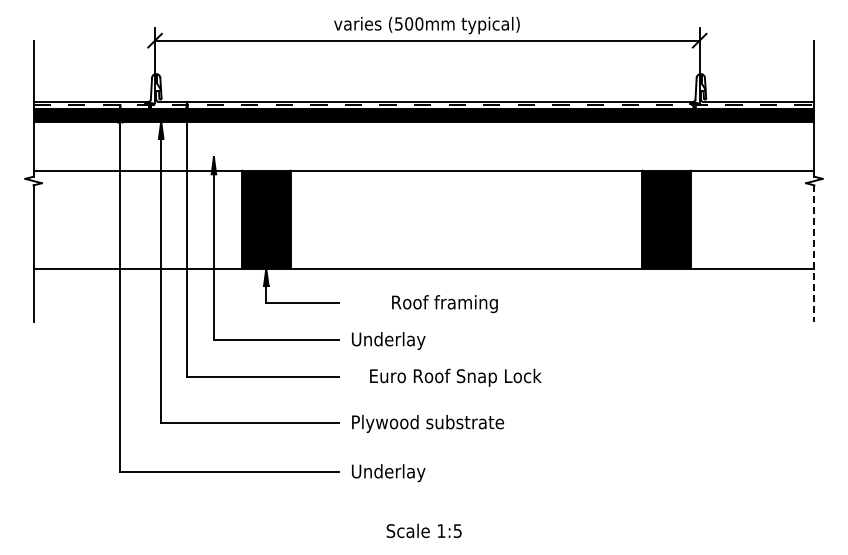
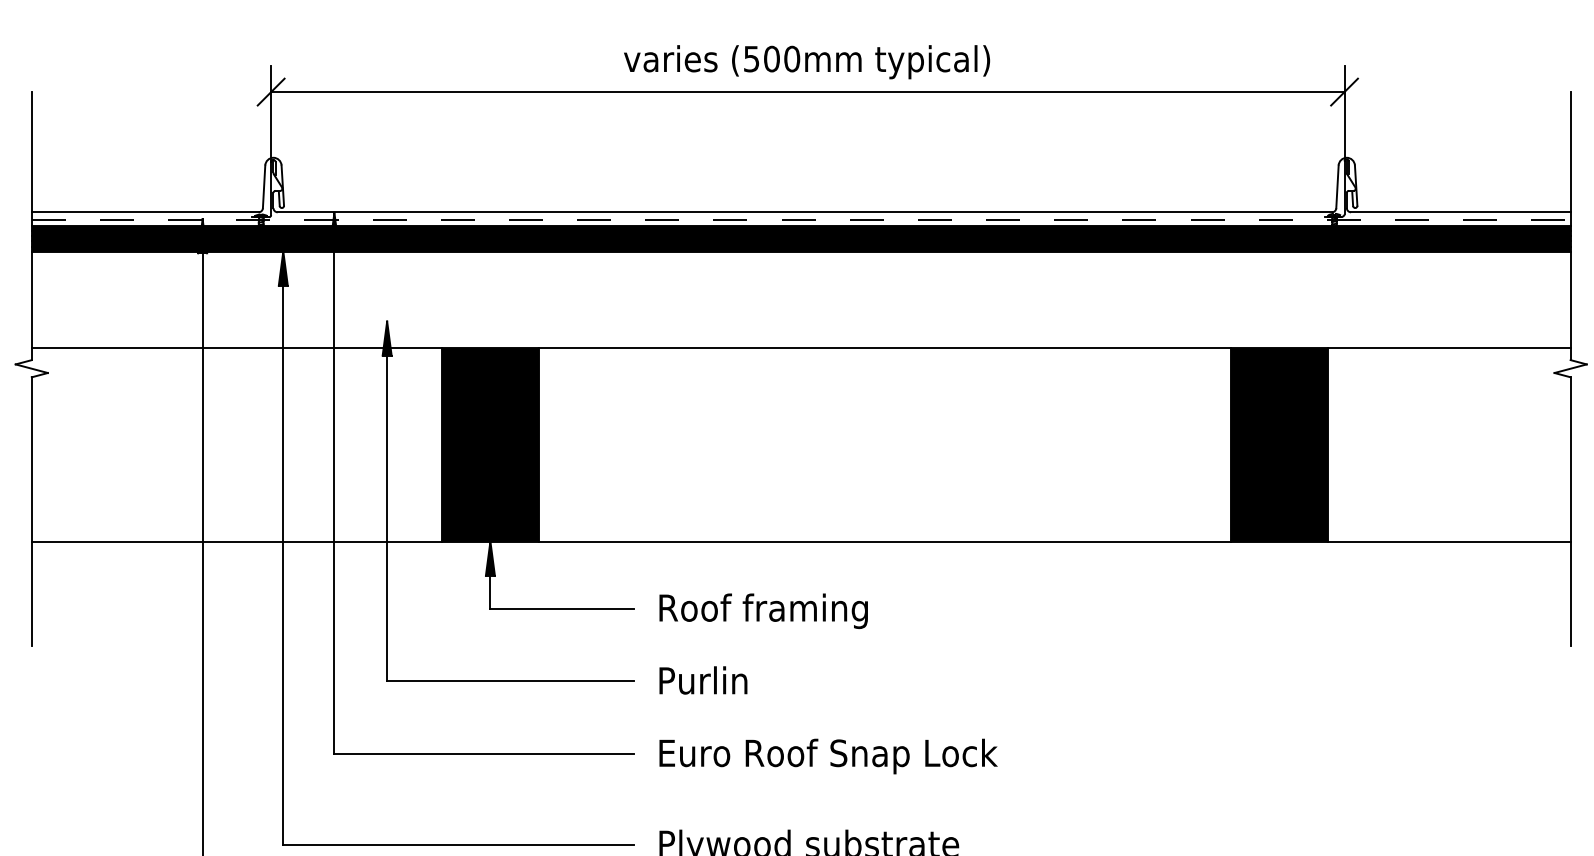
line: (814, 254) -> (1570, 513), dashed -> solid
text: (444, 304) -> (762, 612), moved
text: (388, 340) -> (731, 682), Underlay -> Purlin
text: (455, 377) -> (827, 755), moved

